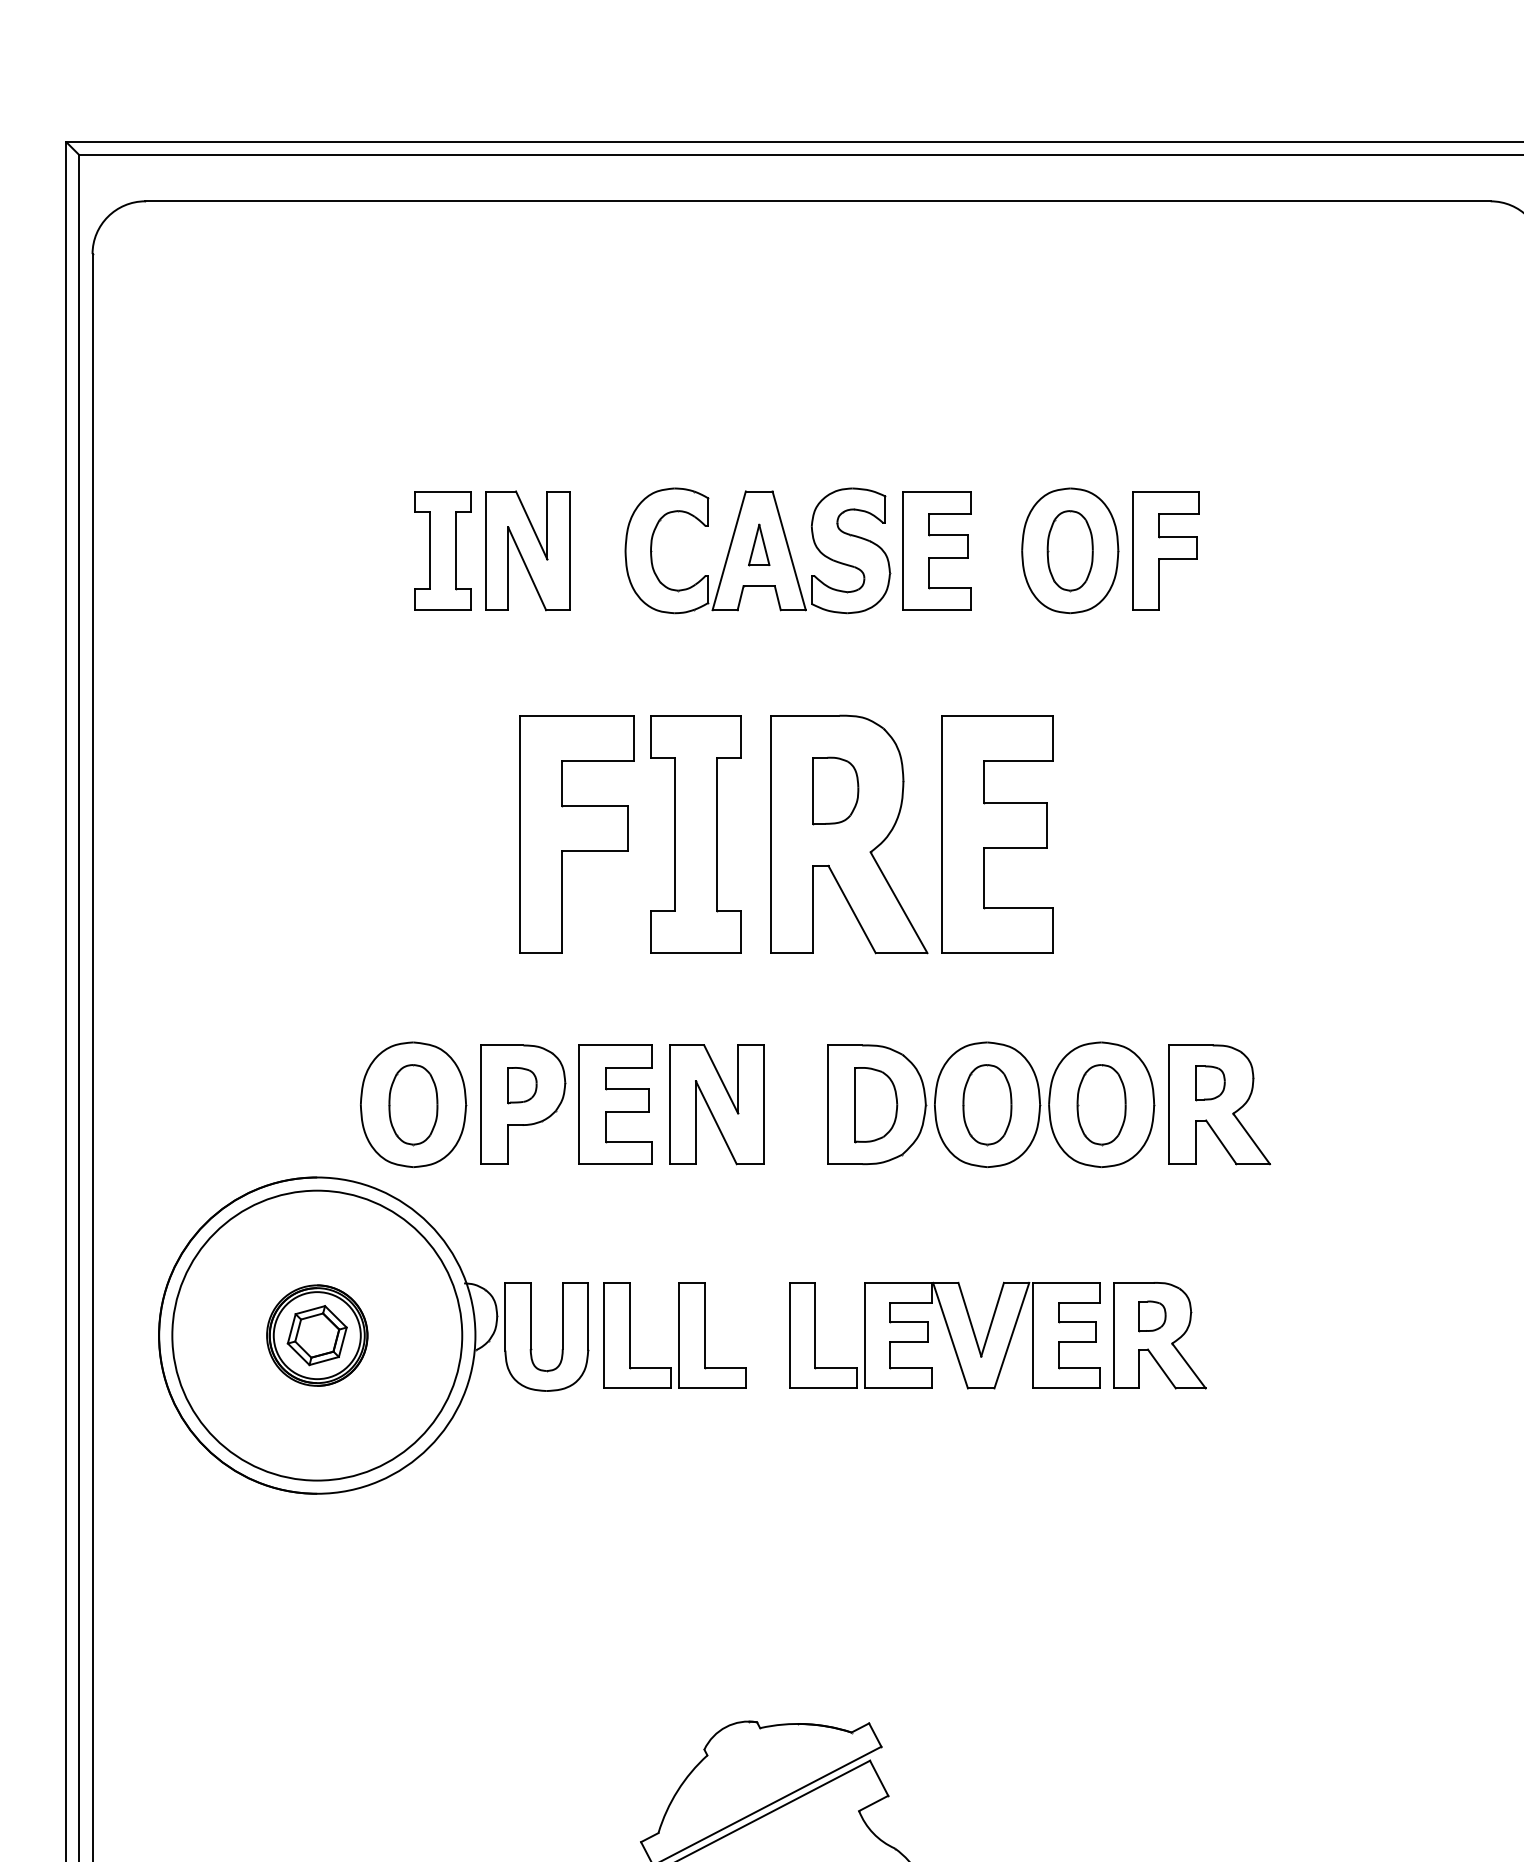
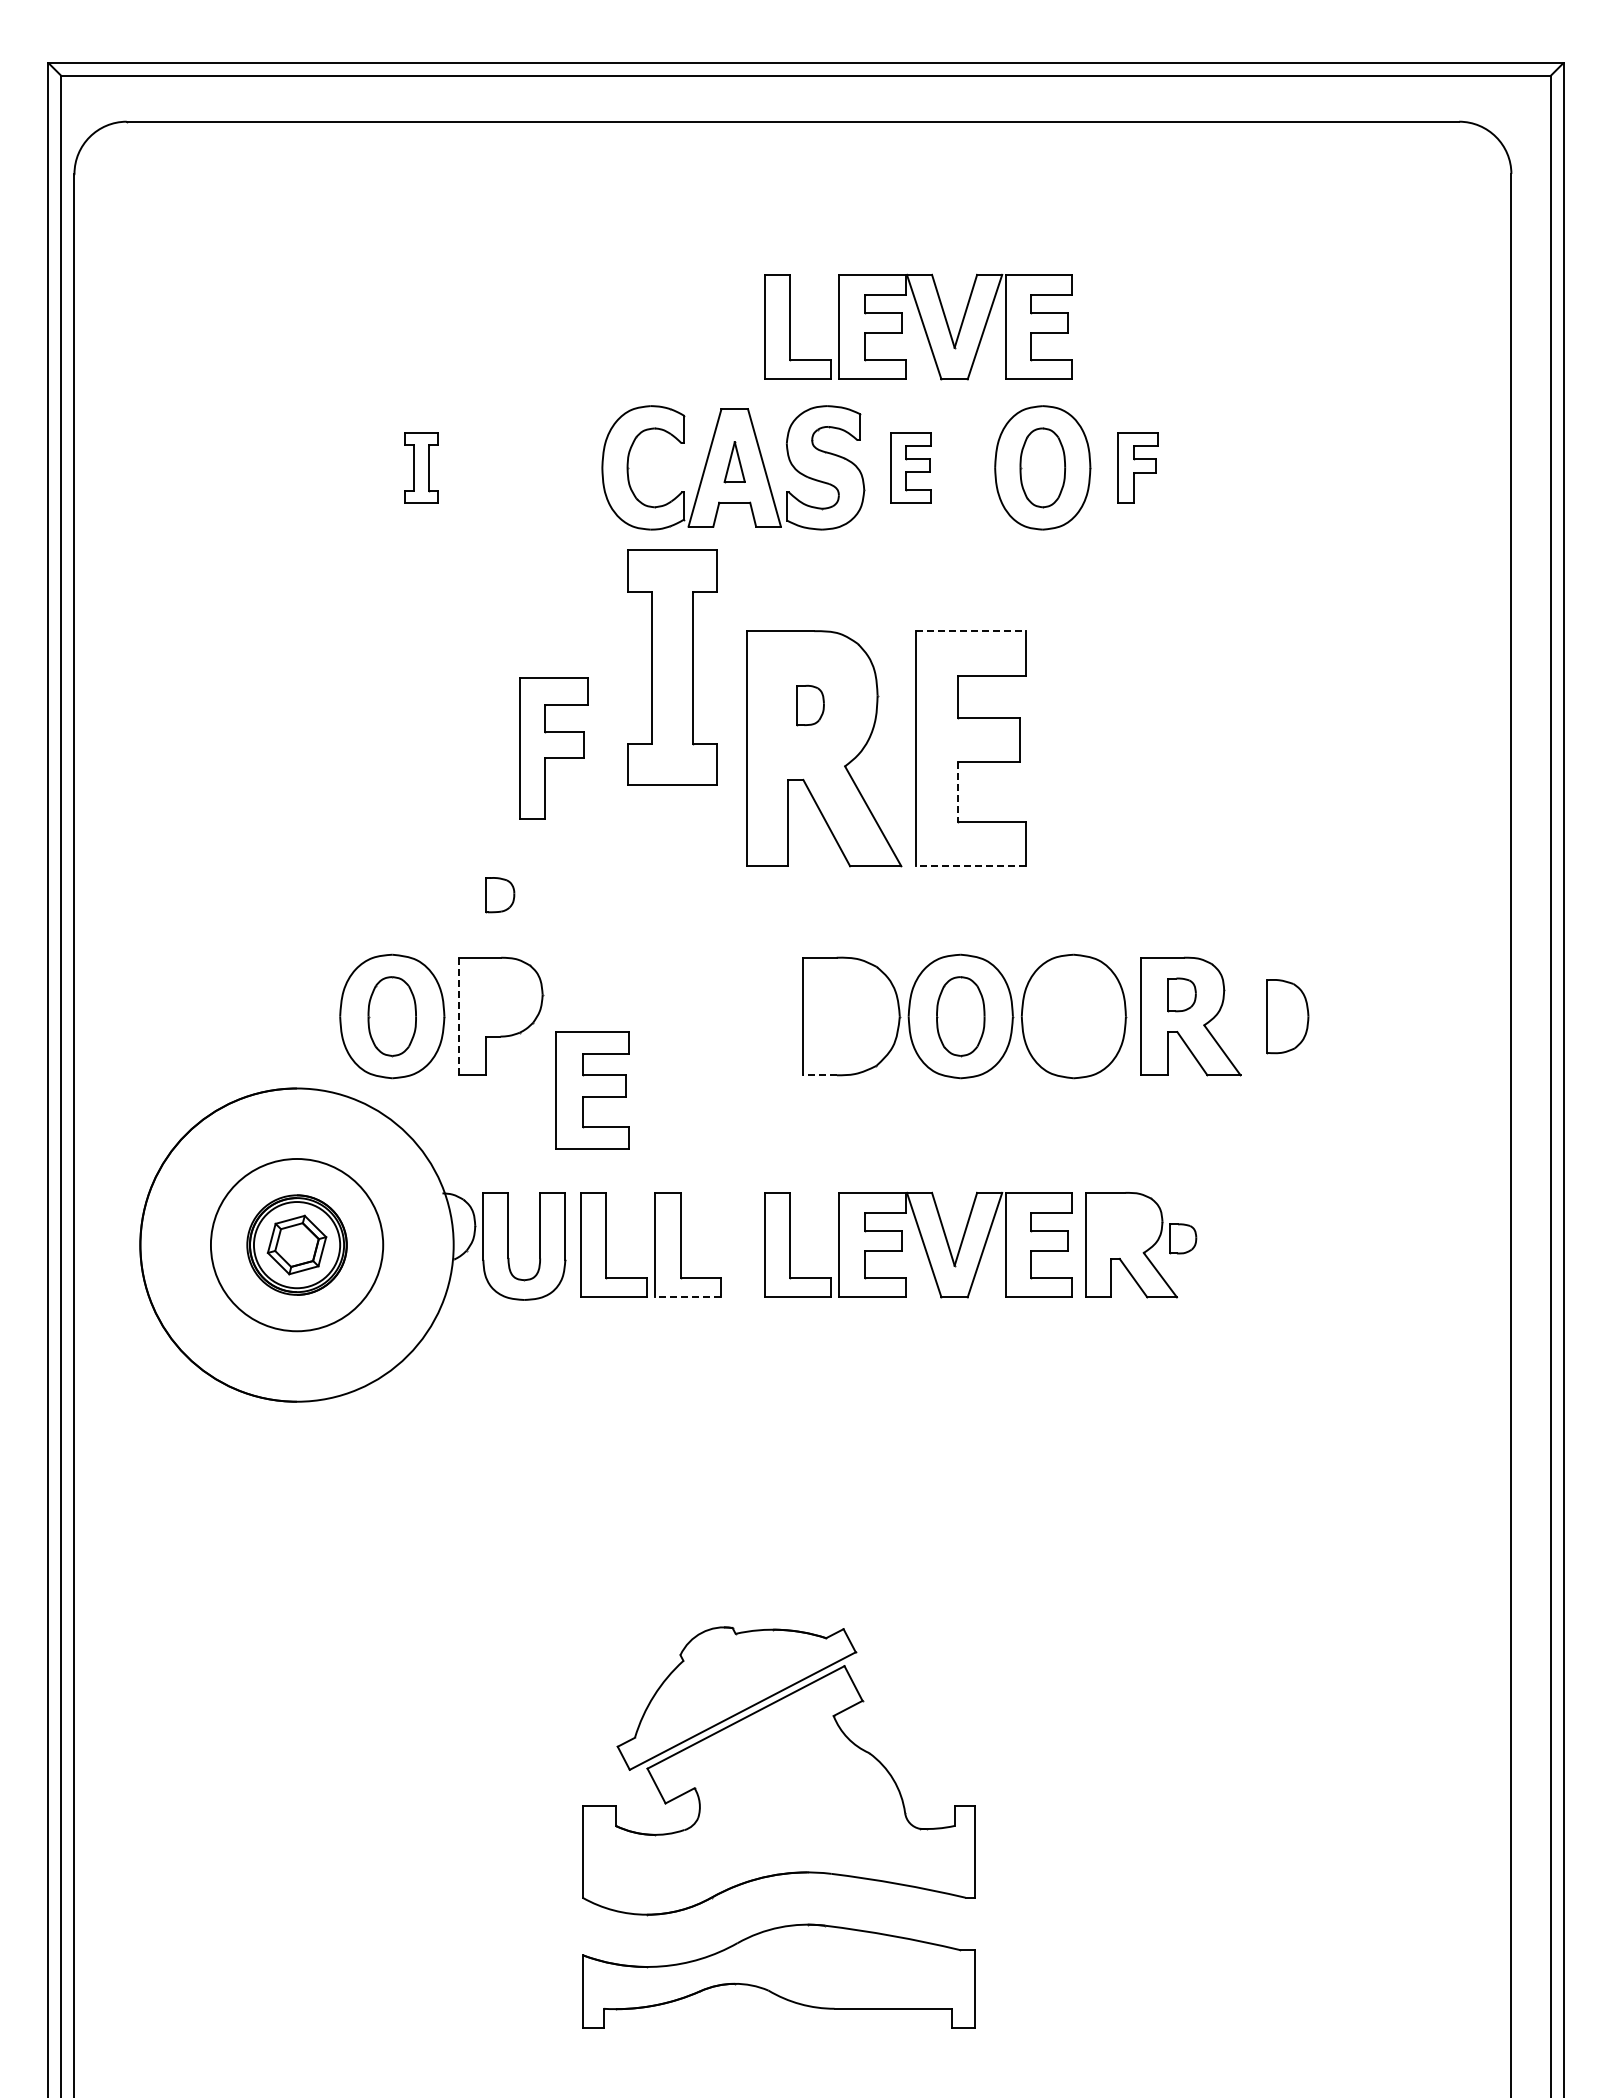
part: (944, 408) -> (918, 326), added
part: (442, 550) -> (421, 467), size x0.6
part: (527, 550) -> (505, 467), removed
part: (937, 550) -> (911, 467), size x0.6
part: (1165, 550) -> (1137, 467), size x0.6
line: (998, 716) -> (971, 631), solid -> dashed
part: (835, 790) -> (810, 705), size x0.6
part: (576, 834) -> (553, 748), size x0.6
part: (696, 834) -> (672, 667), moved
line: (984, 877) -> (957, 791), solid -> dashed
line: (997, 953) -> (970, 866), solid -> dashed
part: (522, 1085) -> (500, 895), moved
line: (481, 1104) -> (459, 1016), solid -> dashed
part: (615, 1104) -> (592, 1090), moved
part: (716, 1104) -> (692, 1016), removed
part: (876, 1104) -> (1287, 1016), moved
part: (1101, 1104) -> (1073, 1016), removed
line: (844, 1164) -> (819, 1075), solid -> dashed
part: (1152, 1315) -> (1183, 1238), moved
circle: (316, 1335) -> (296, 1244), size x0.6
line: (711, 1388) -> (687, 1297), solid -> dashed

